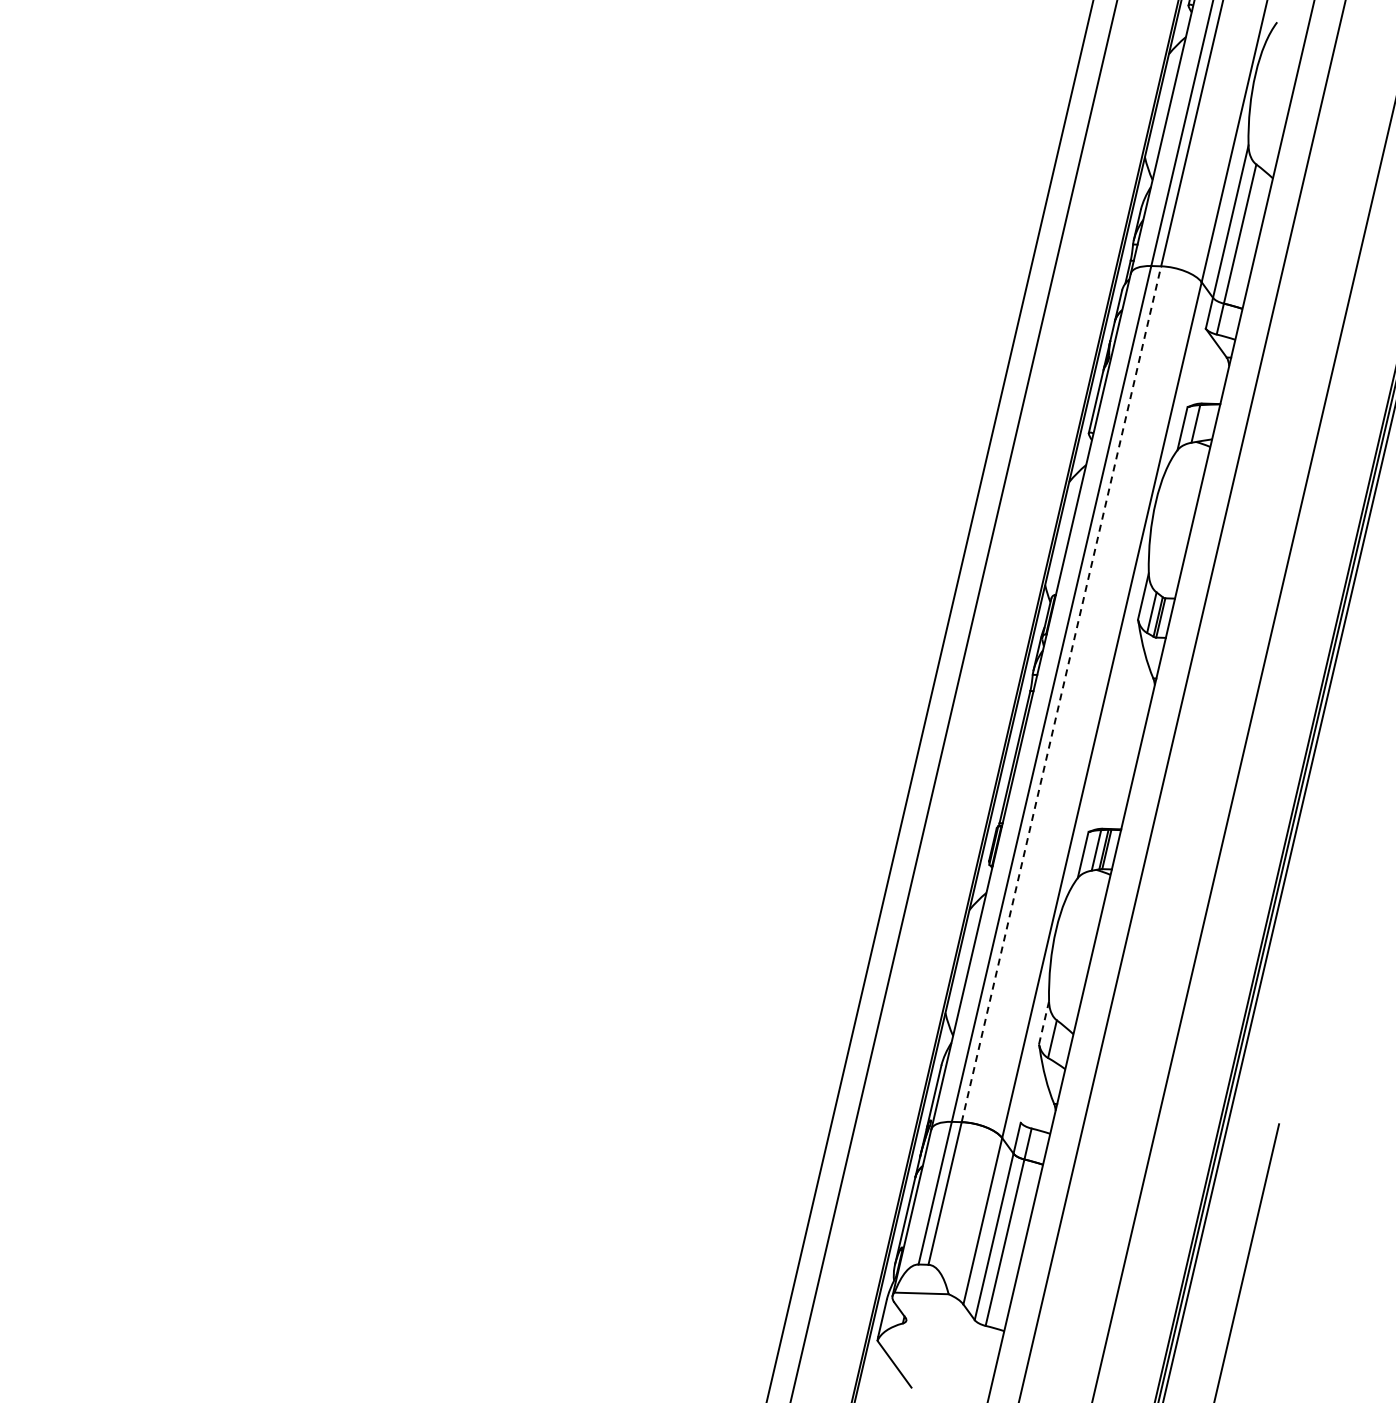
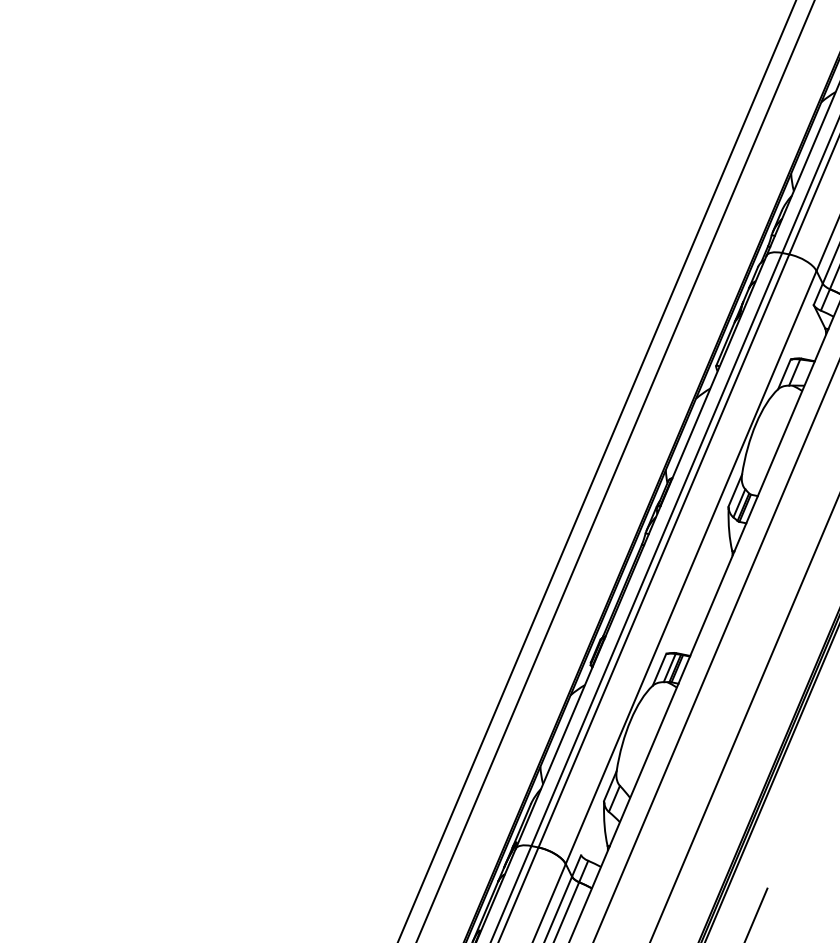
line: (1061, 693) -> (664, 550), dashed -> solid
line: (1043, 1023) -> (609, 786), dashed -> solid

